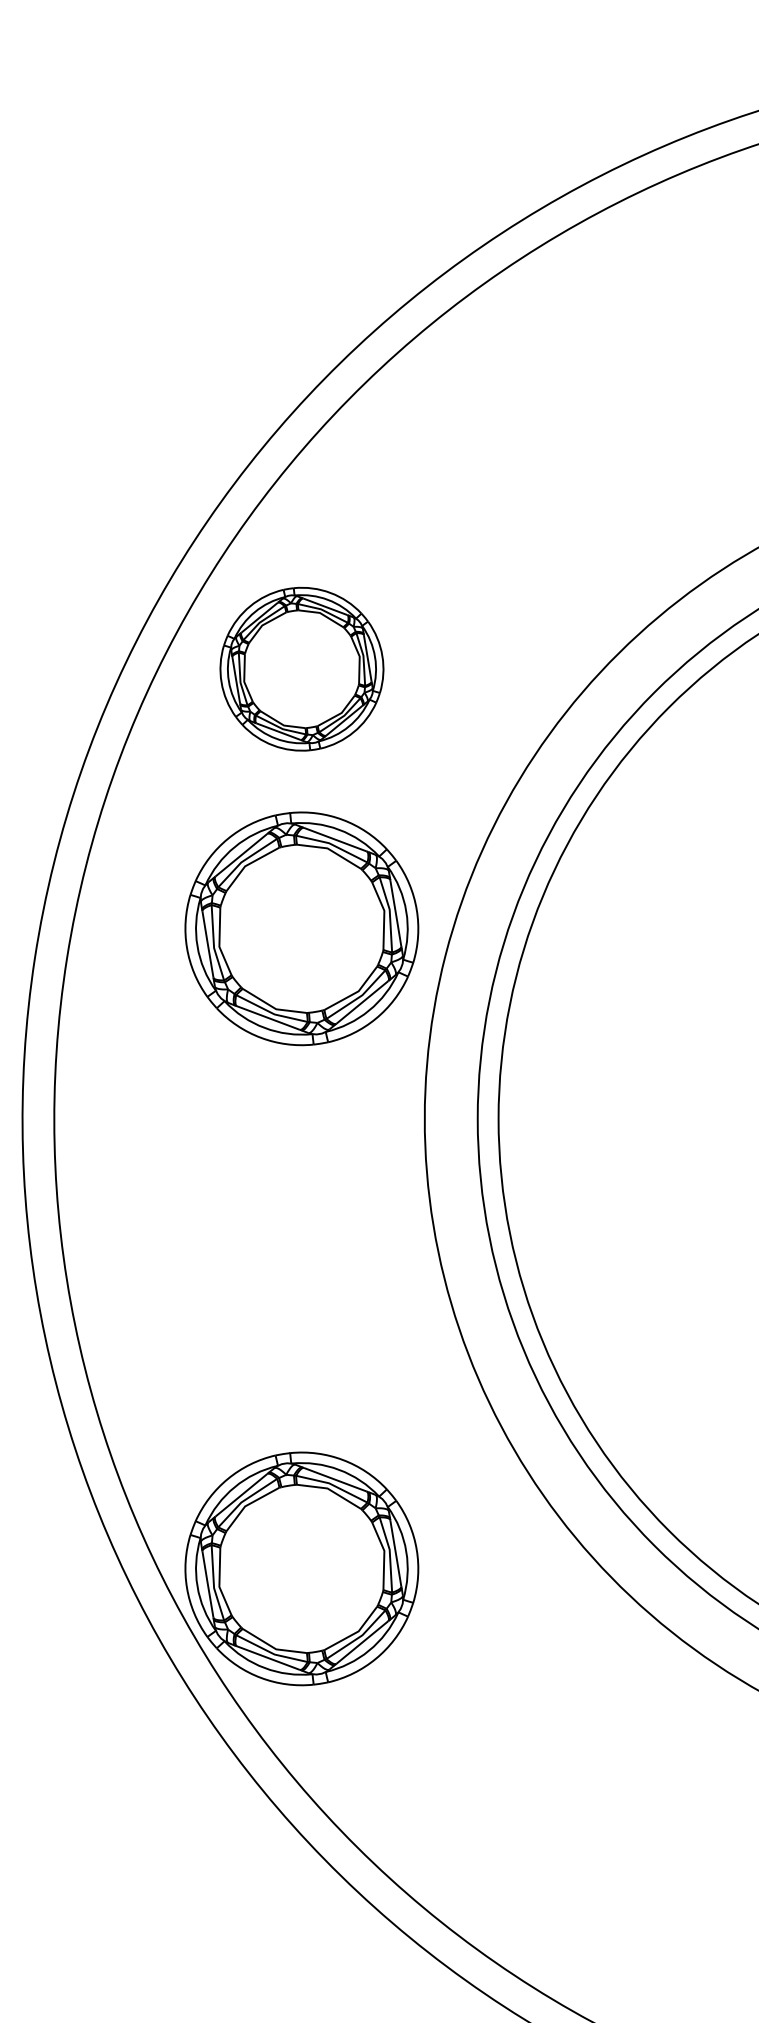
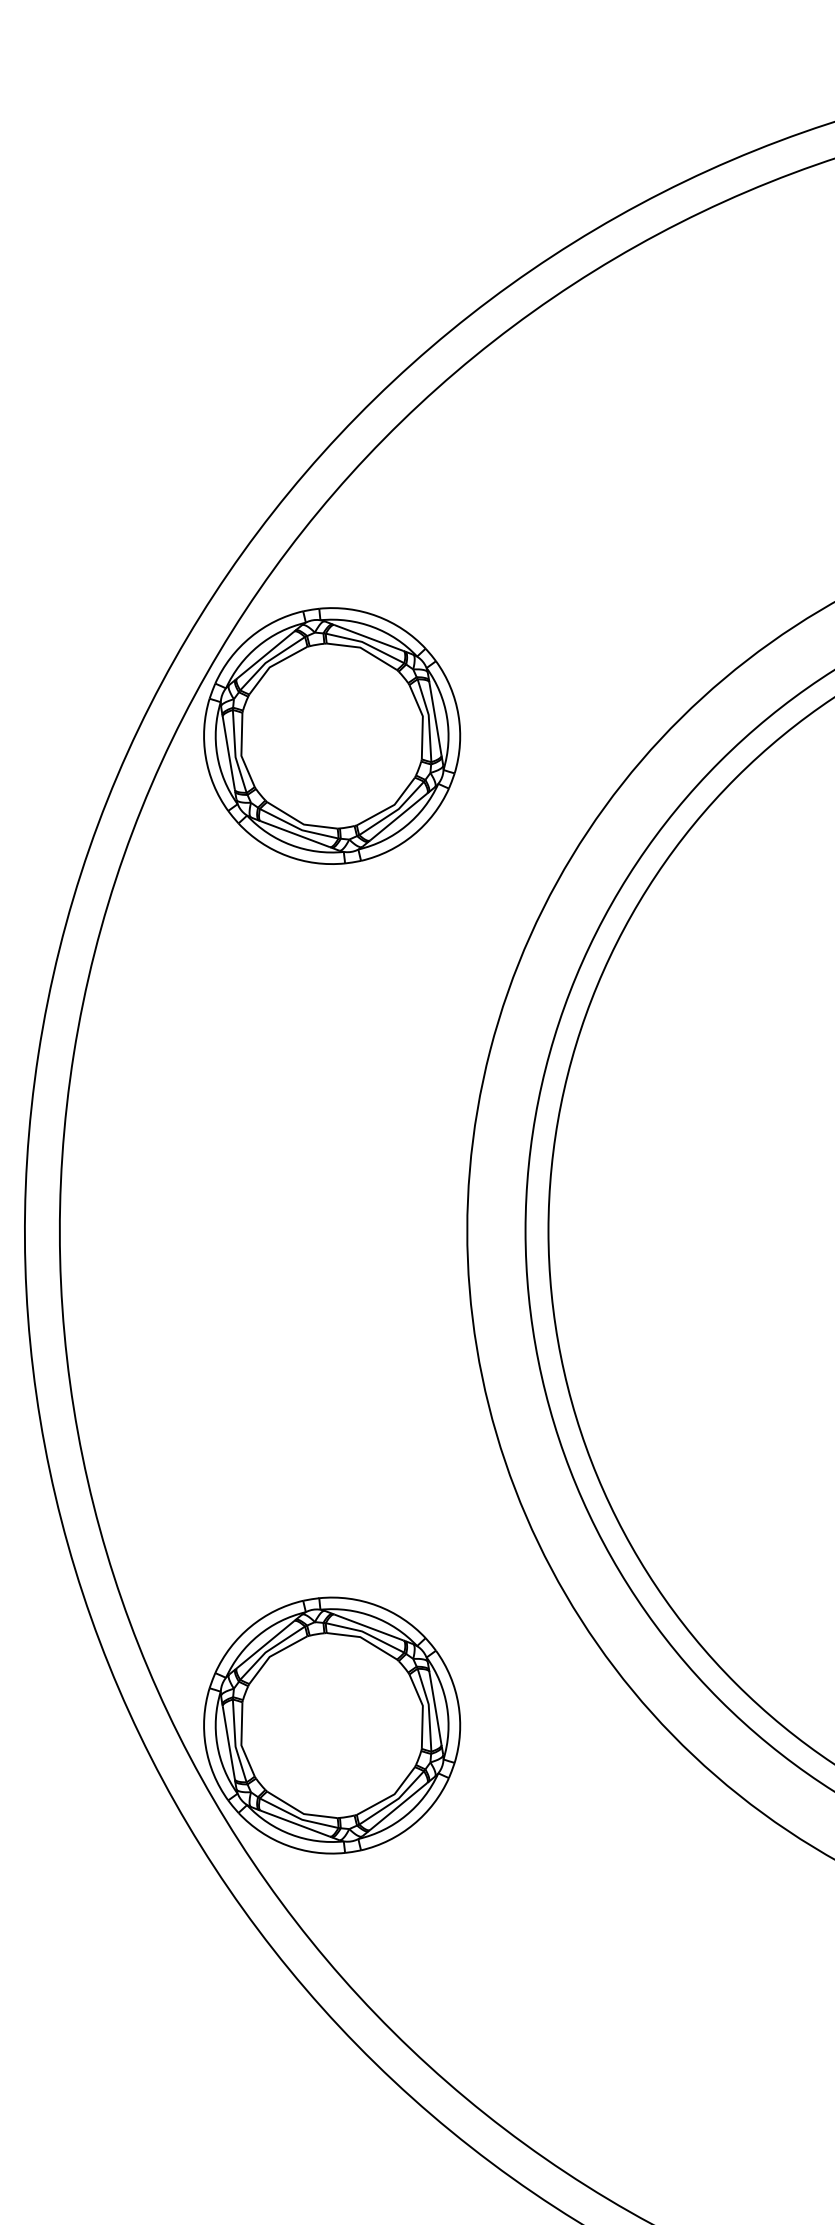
part: (302, 668) -> (332, 735), size x1.43
part: (302, 928) -> (332, 1021), removed

